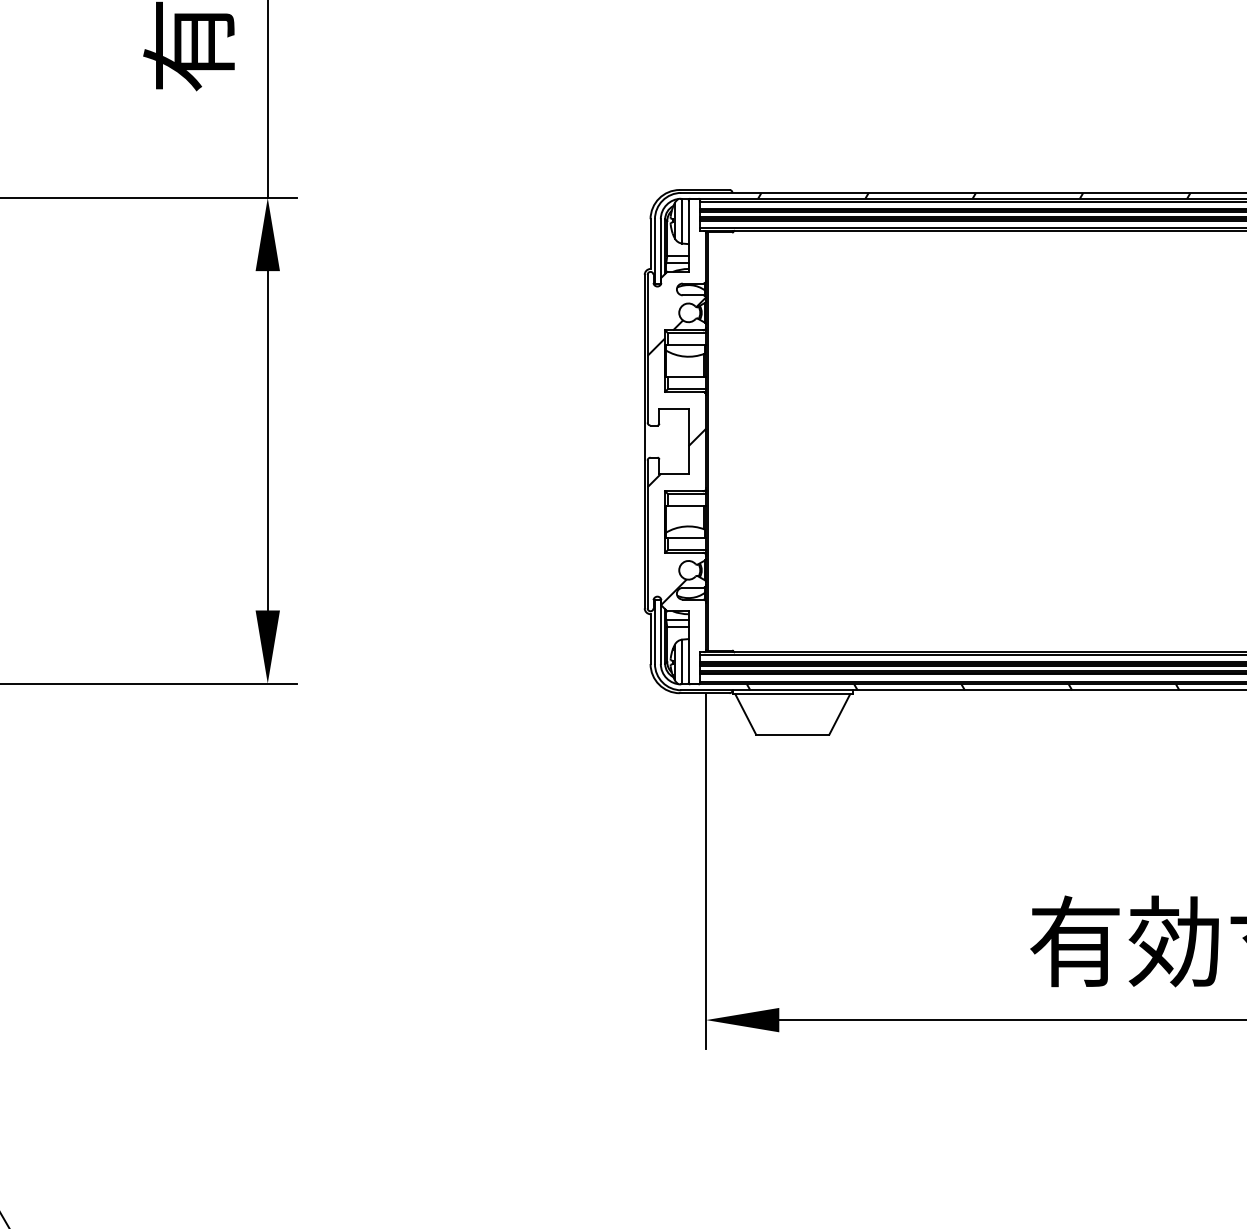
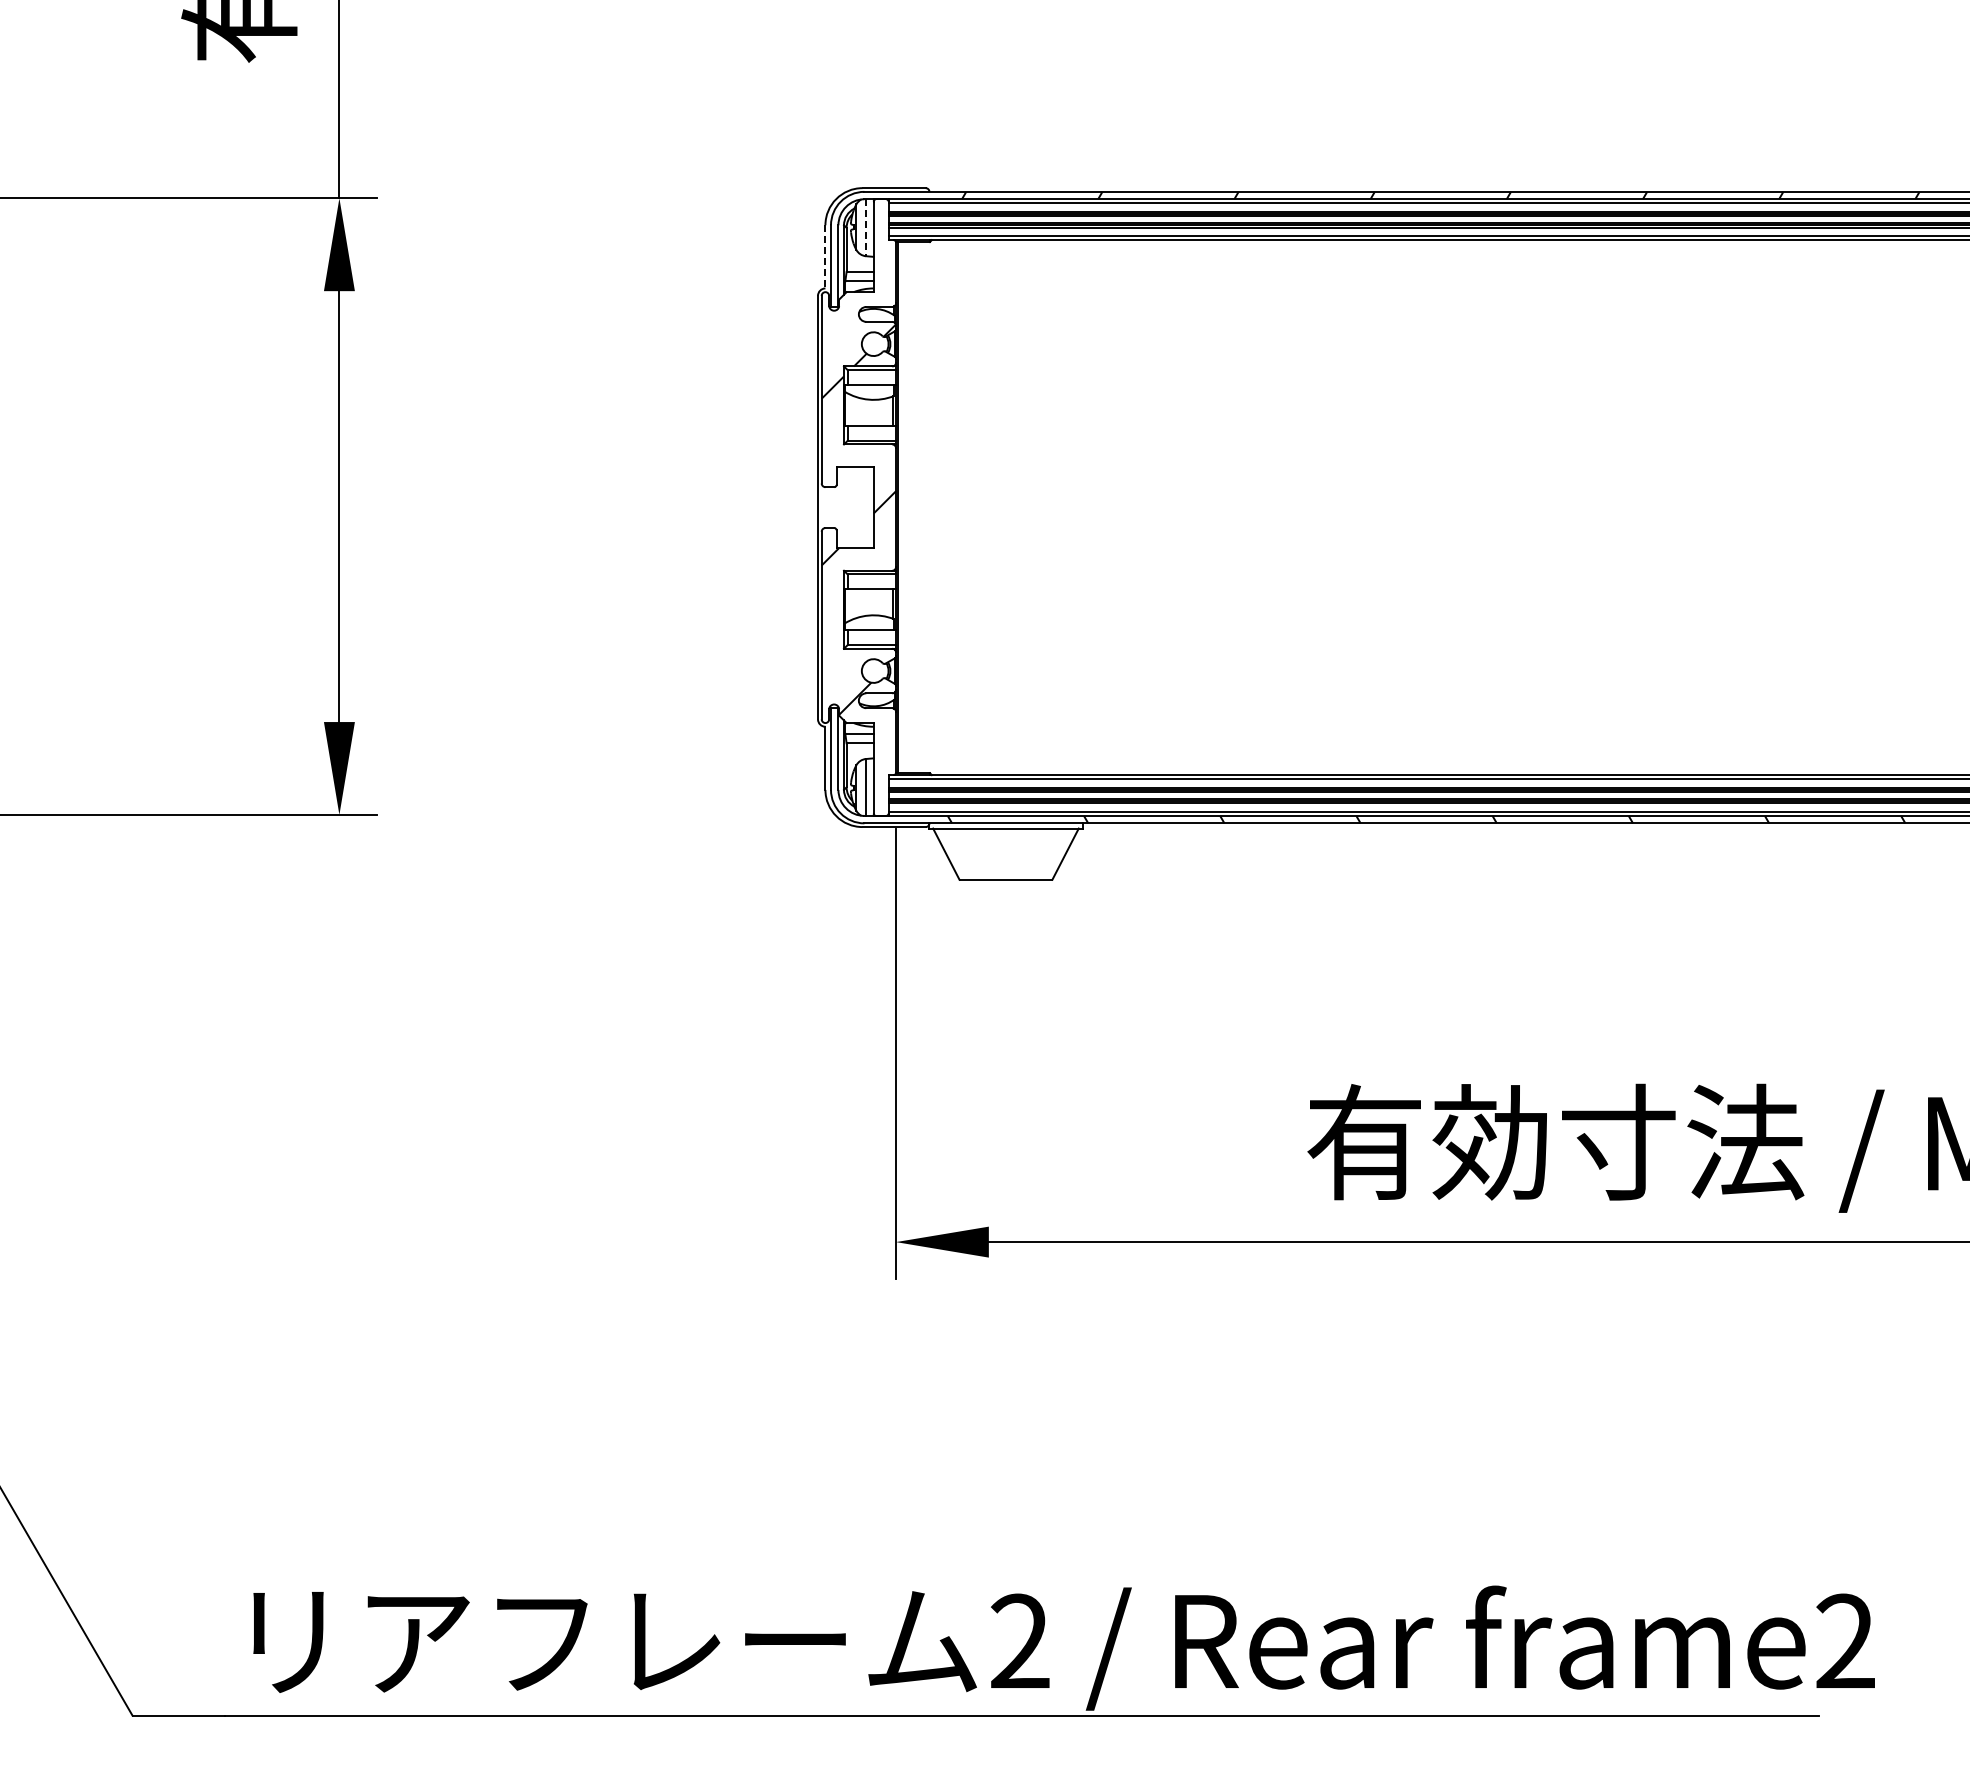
line: (682, 221) -> (865, 228), solid -> dashed
line: (650, 243) -> (825, 256), solid -> dashed

